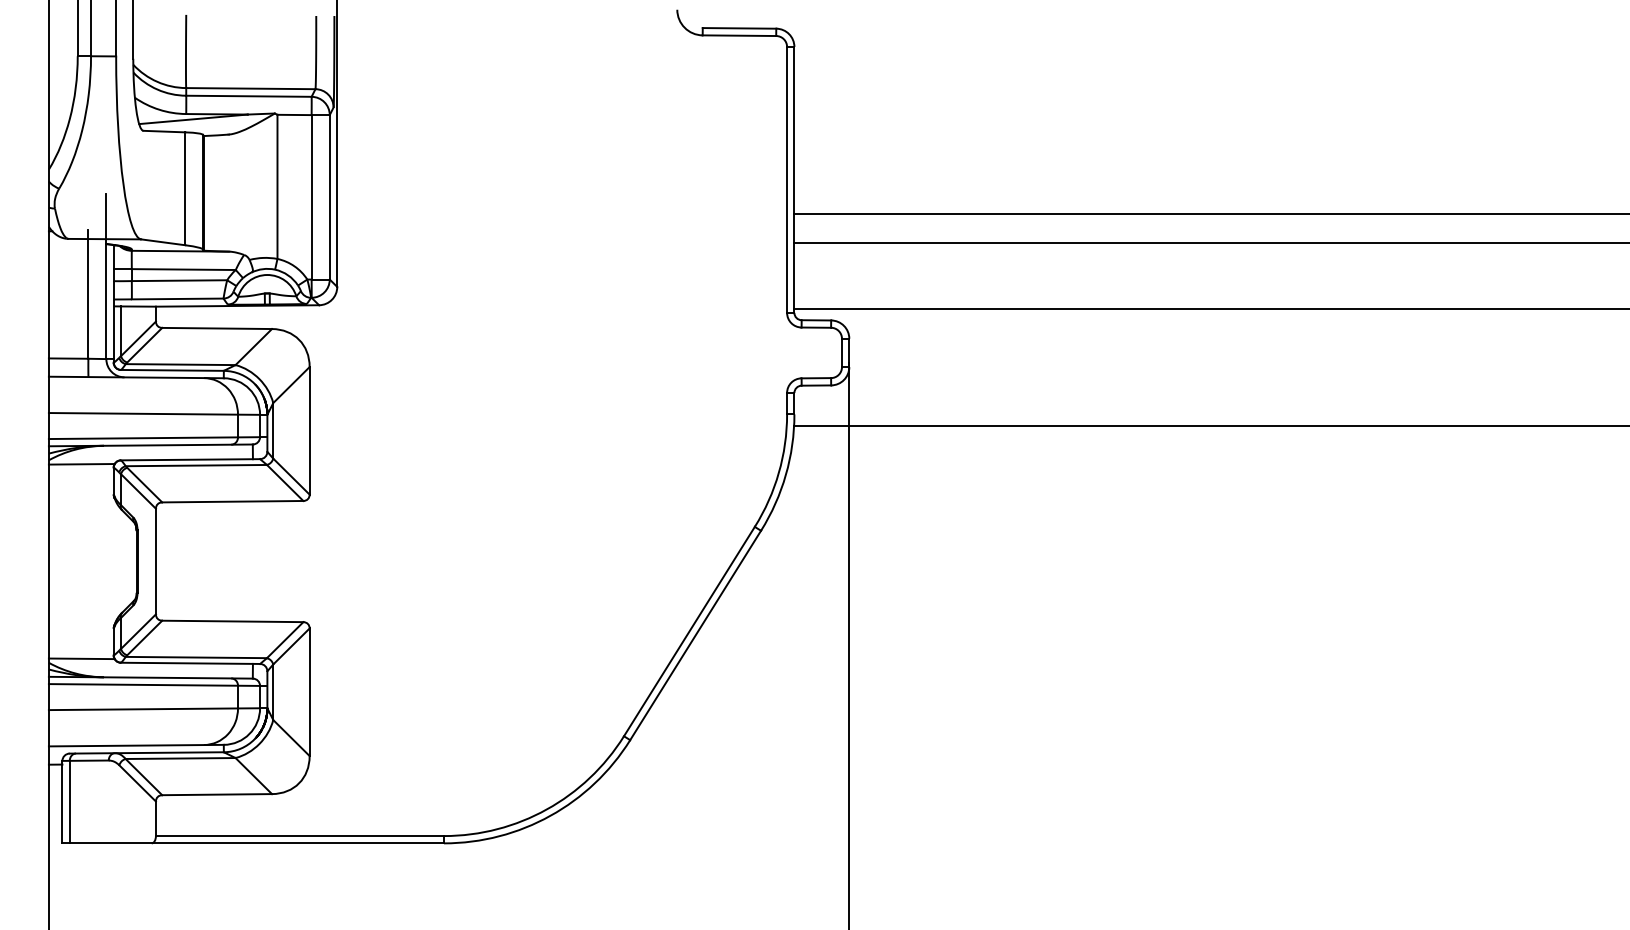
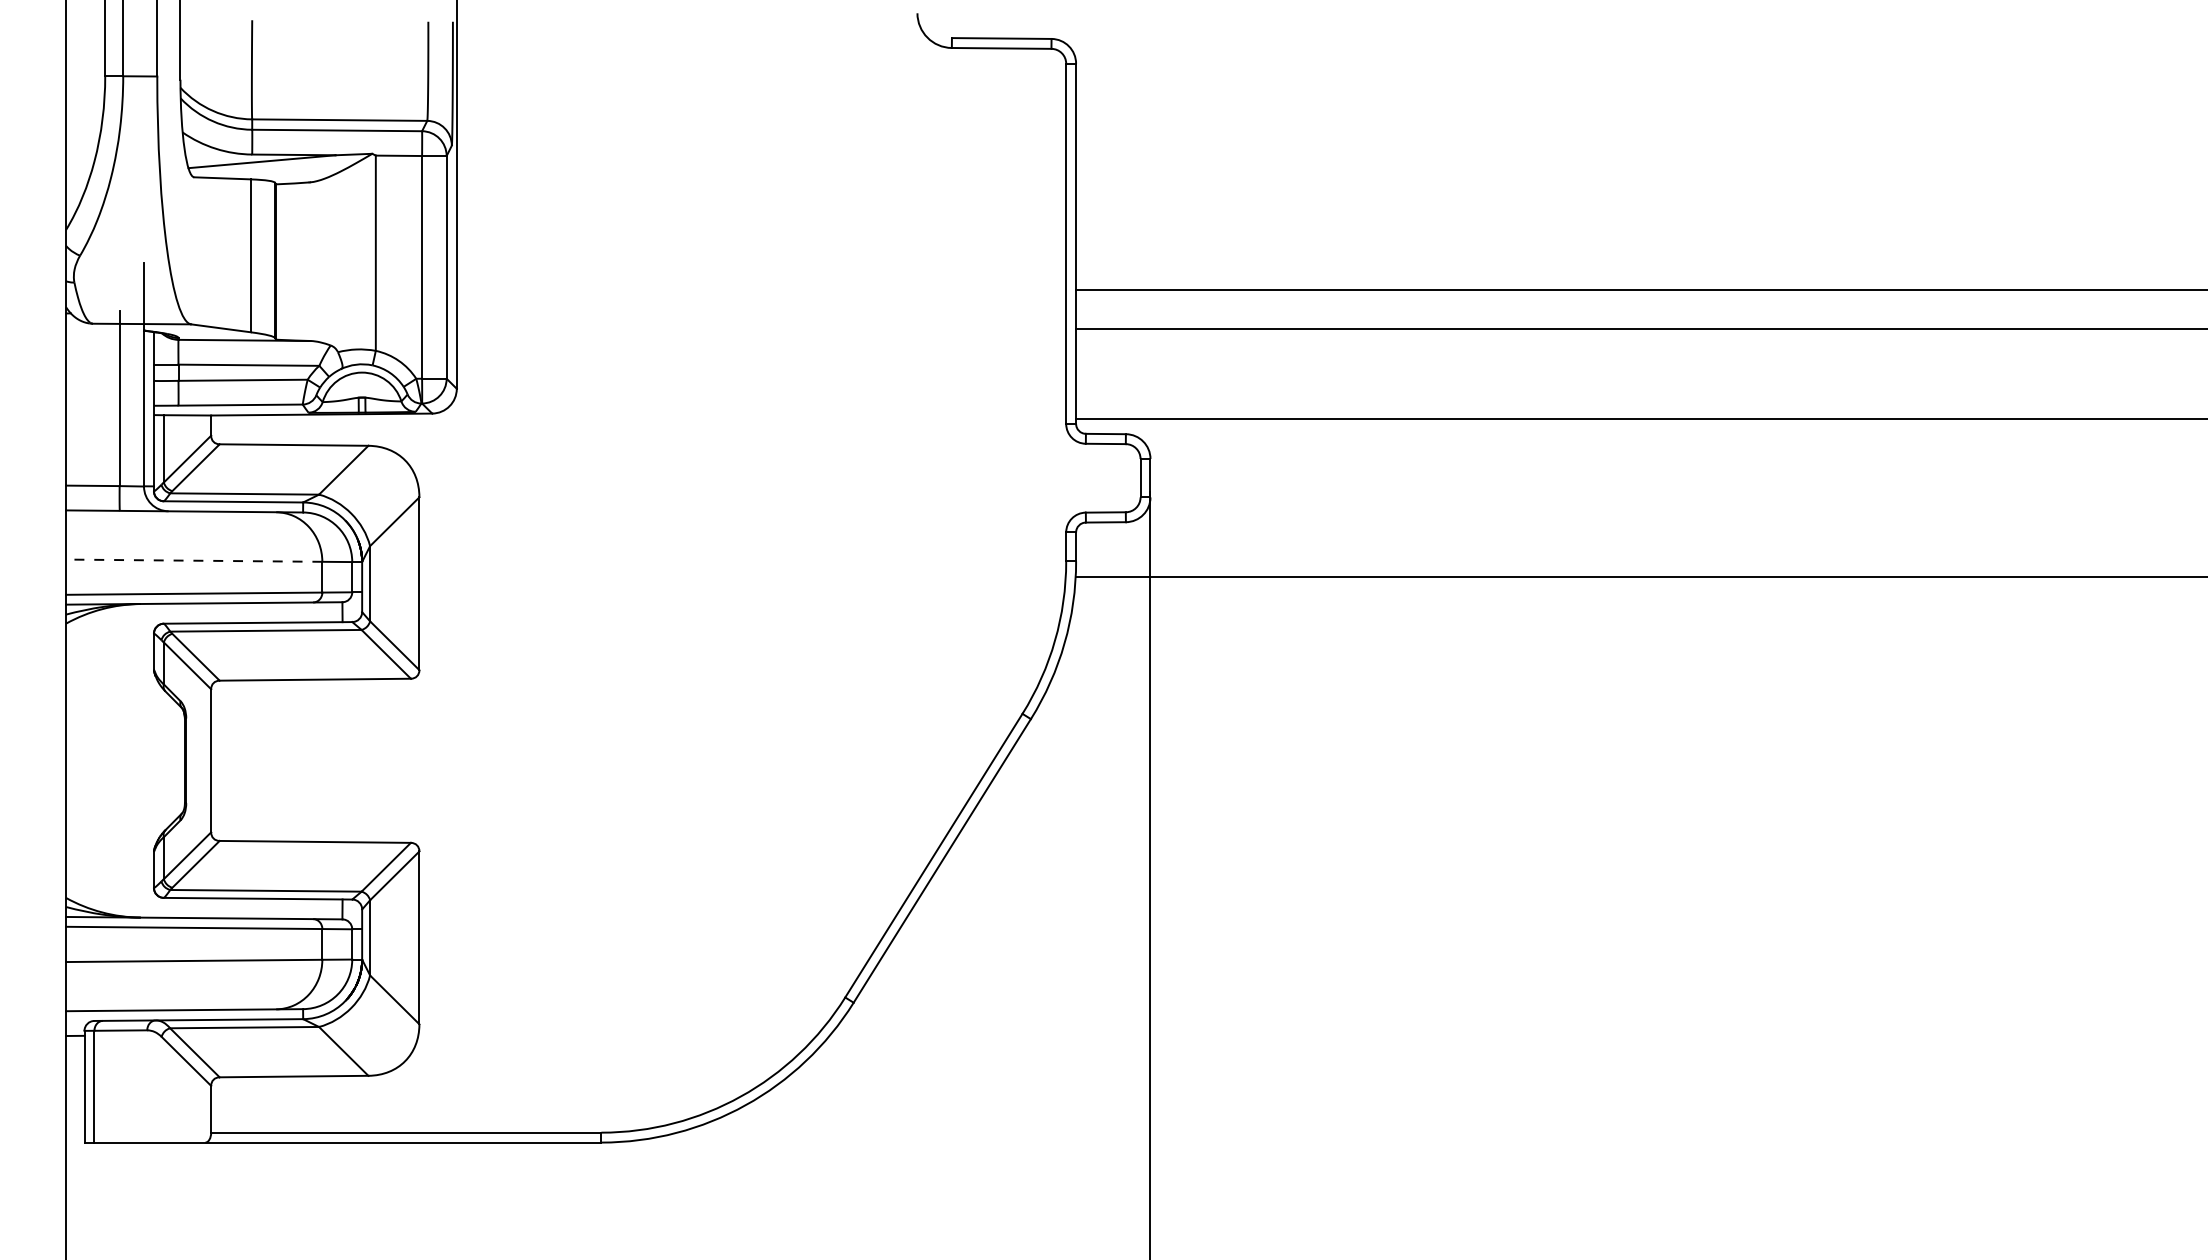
line: (143, 413) -> (194, 560), solid -> dashed
line: (81, 464) -> (110, 629), removed
line: (81, 658) -> (110, 892), removed

